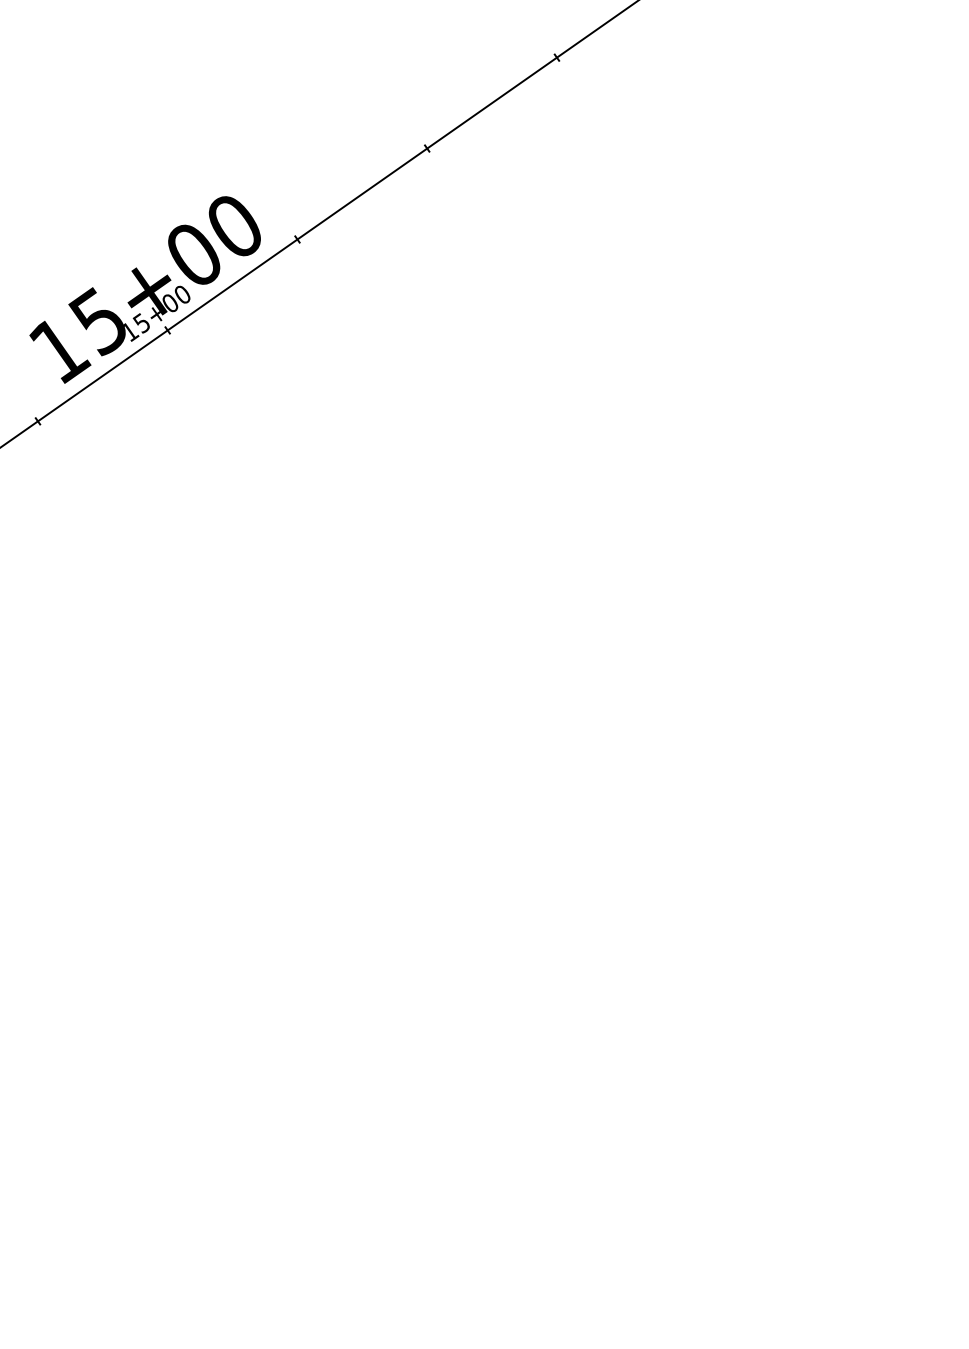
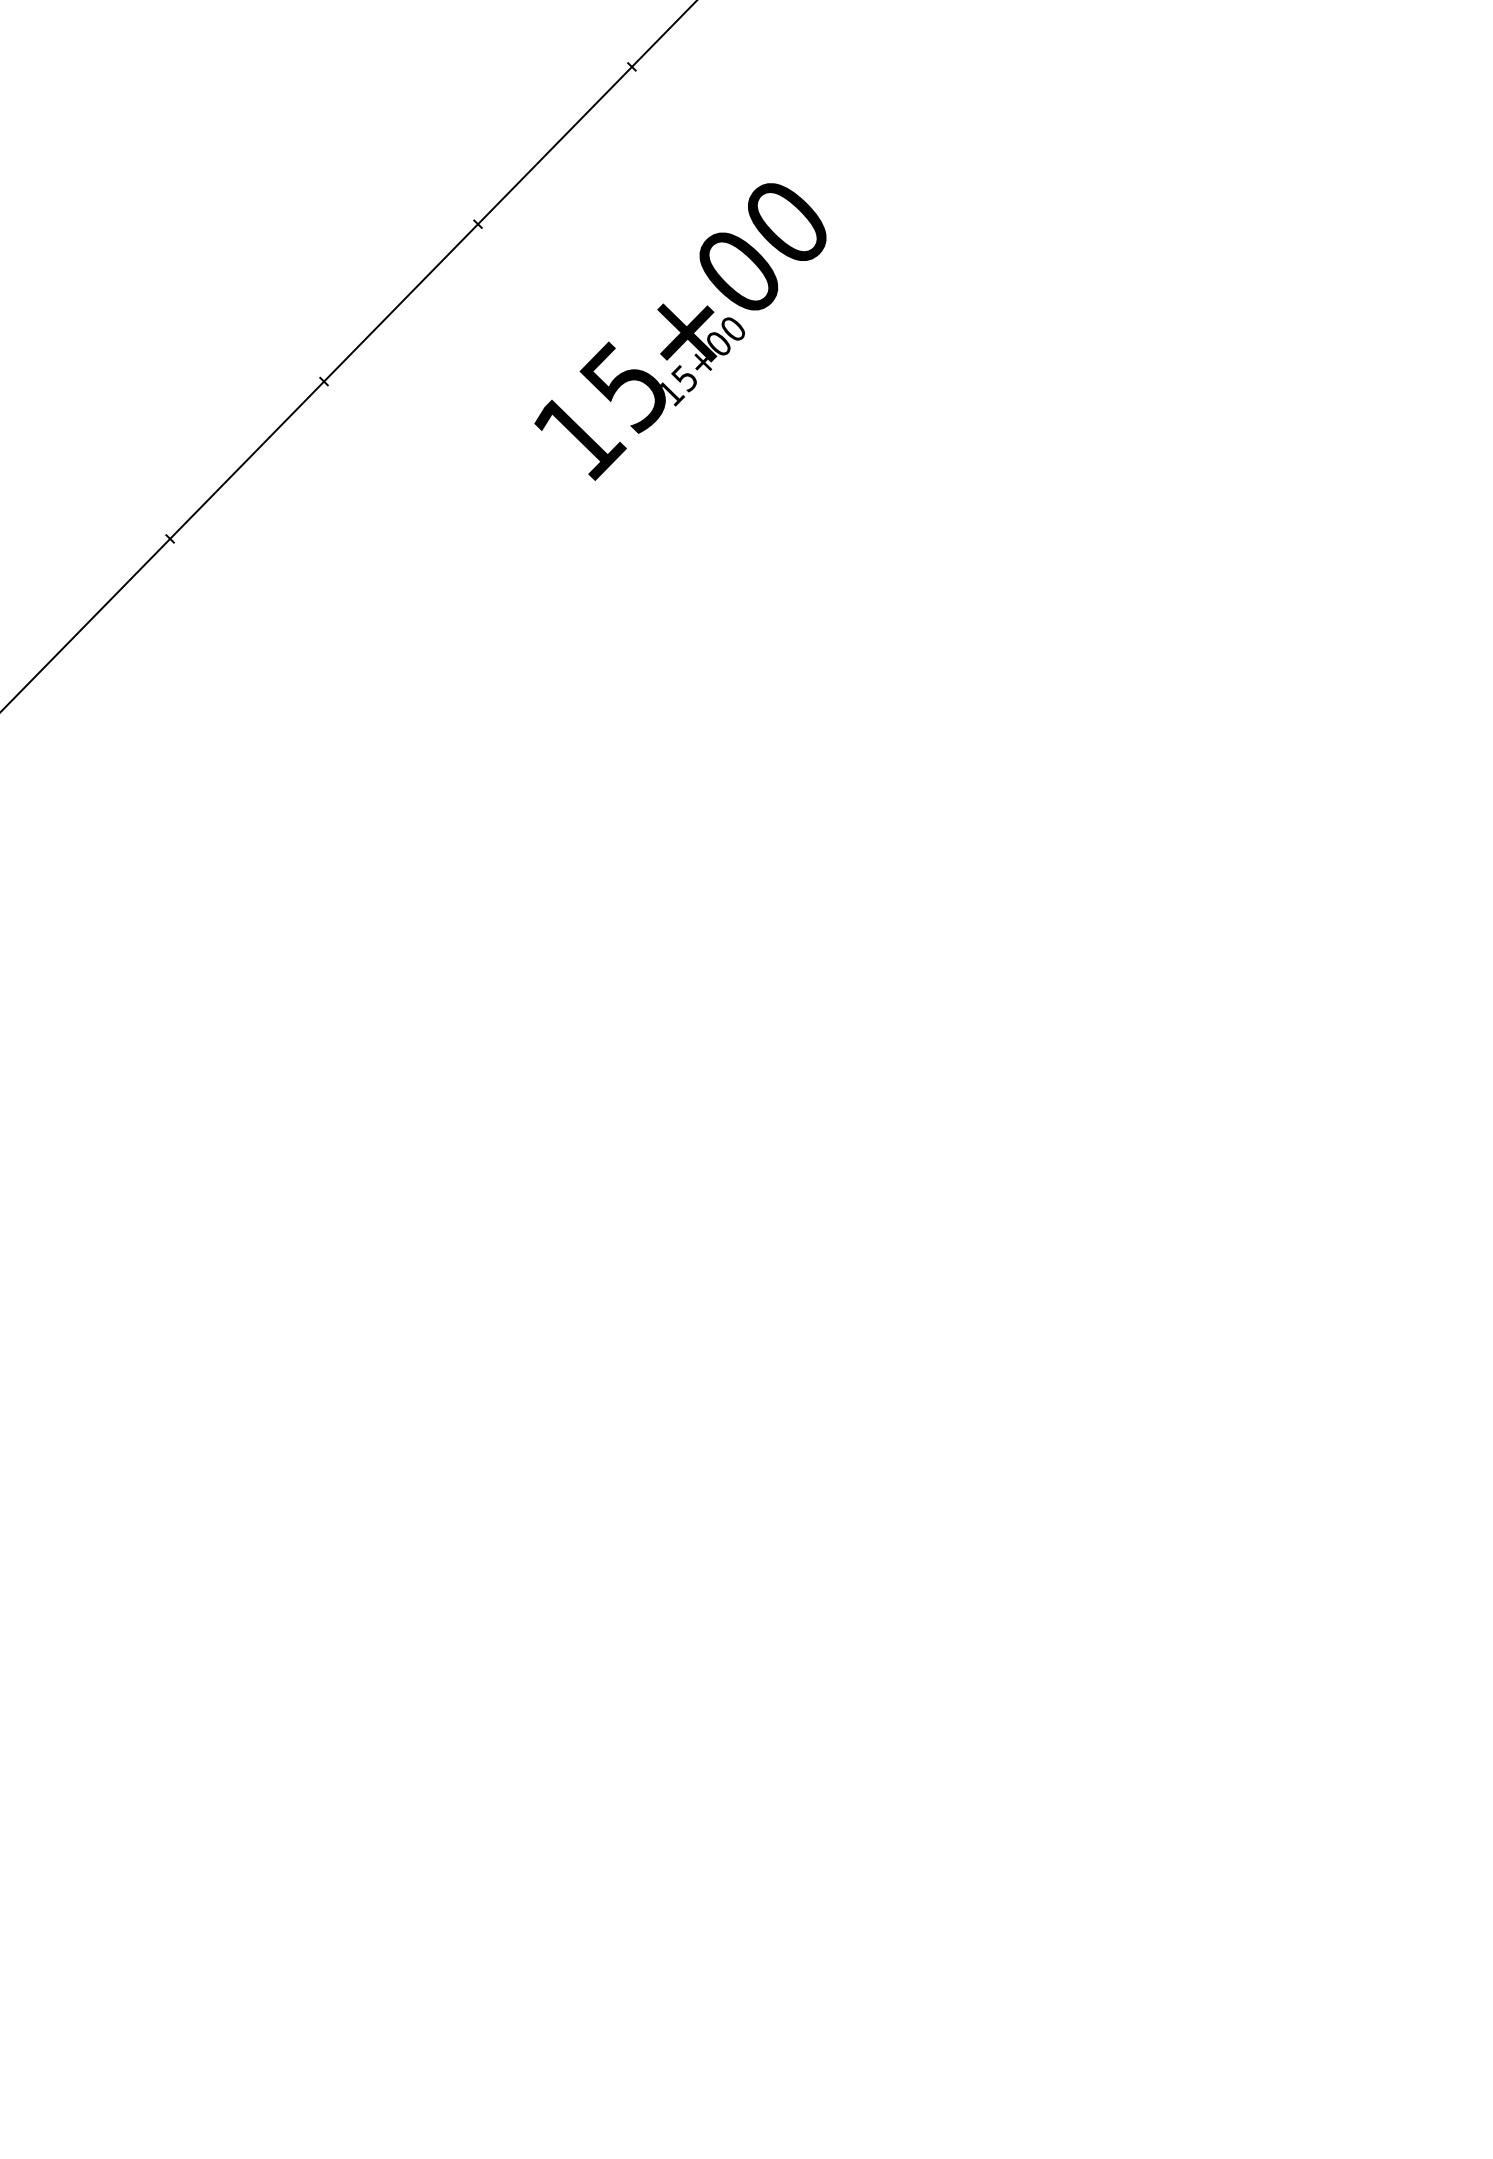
text: (144, 289) -> (680, 331), moved

